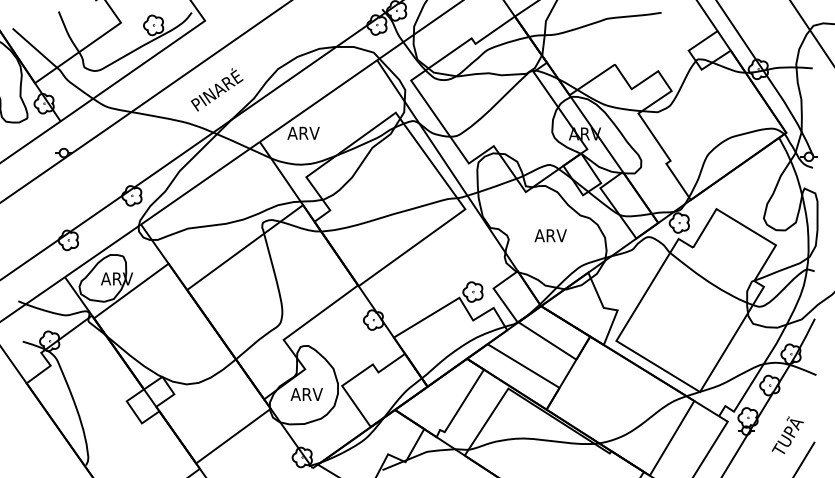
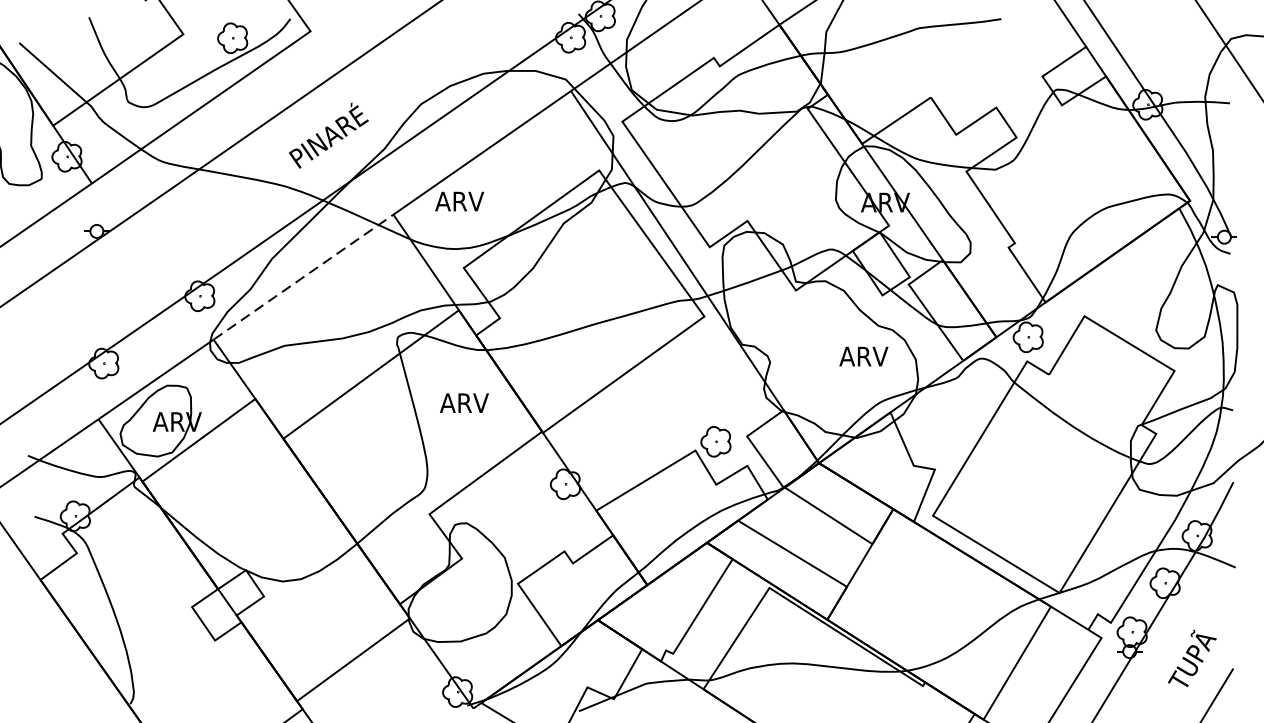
line: (200, 182) -> (303, 275), solid -> dashed
text: (550, 235) -> (863, 356), moved
text: (306, 394) -> (464, 403), moved

